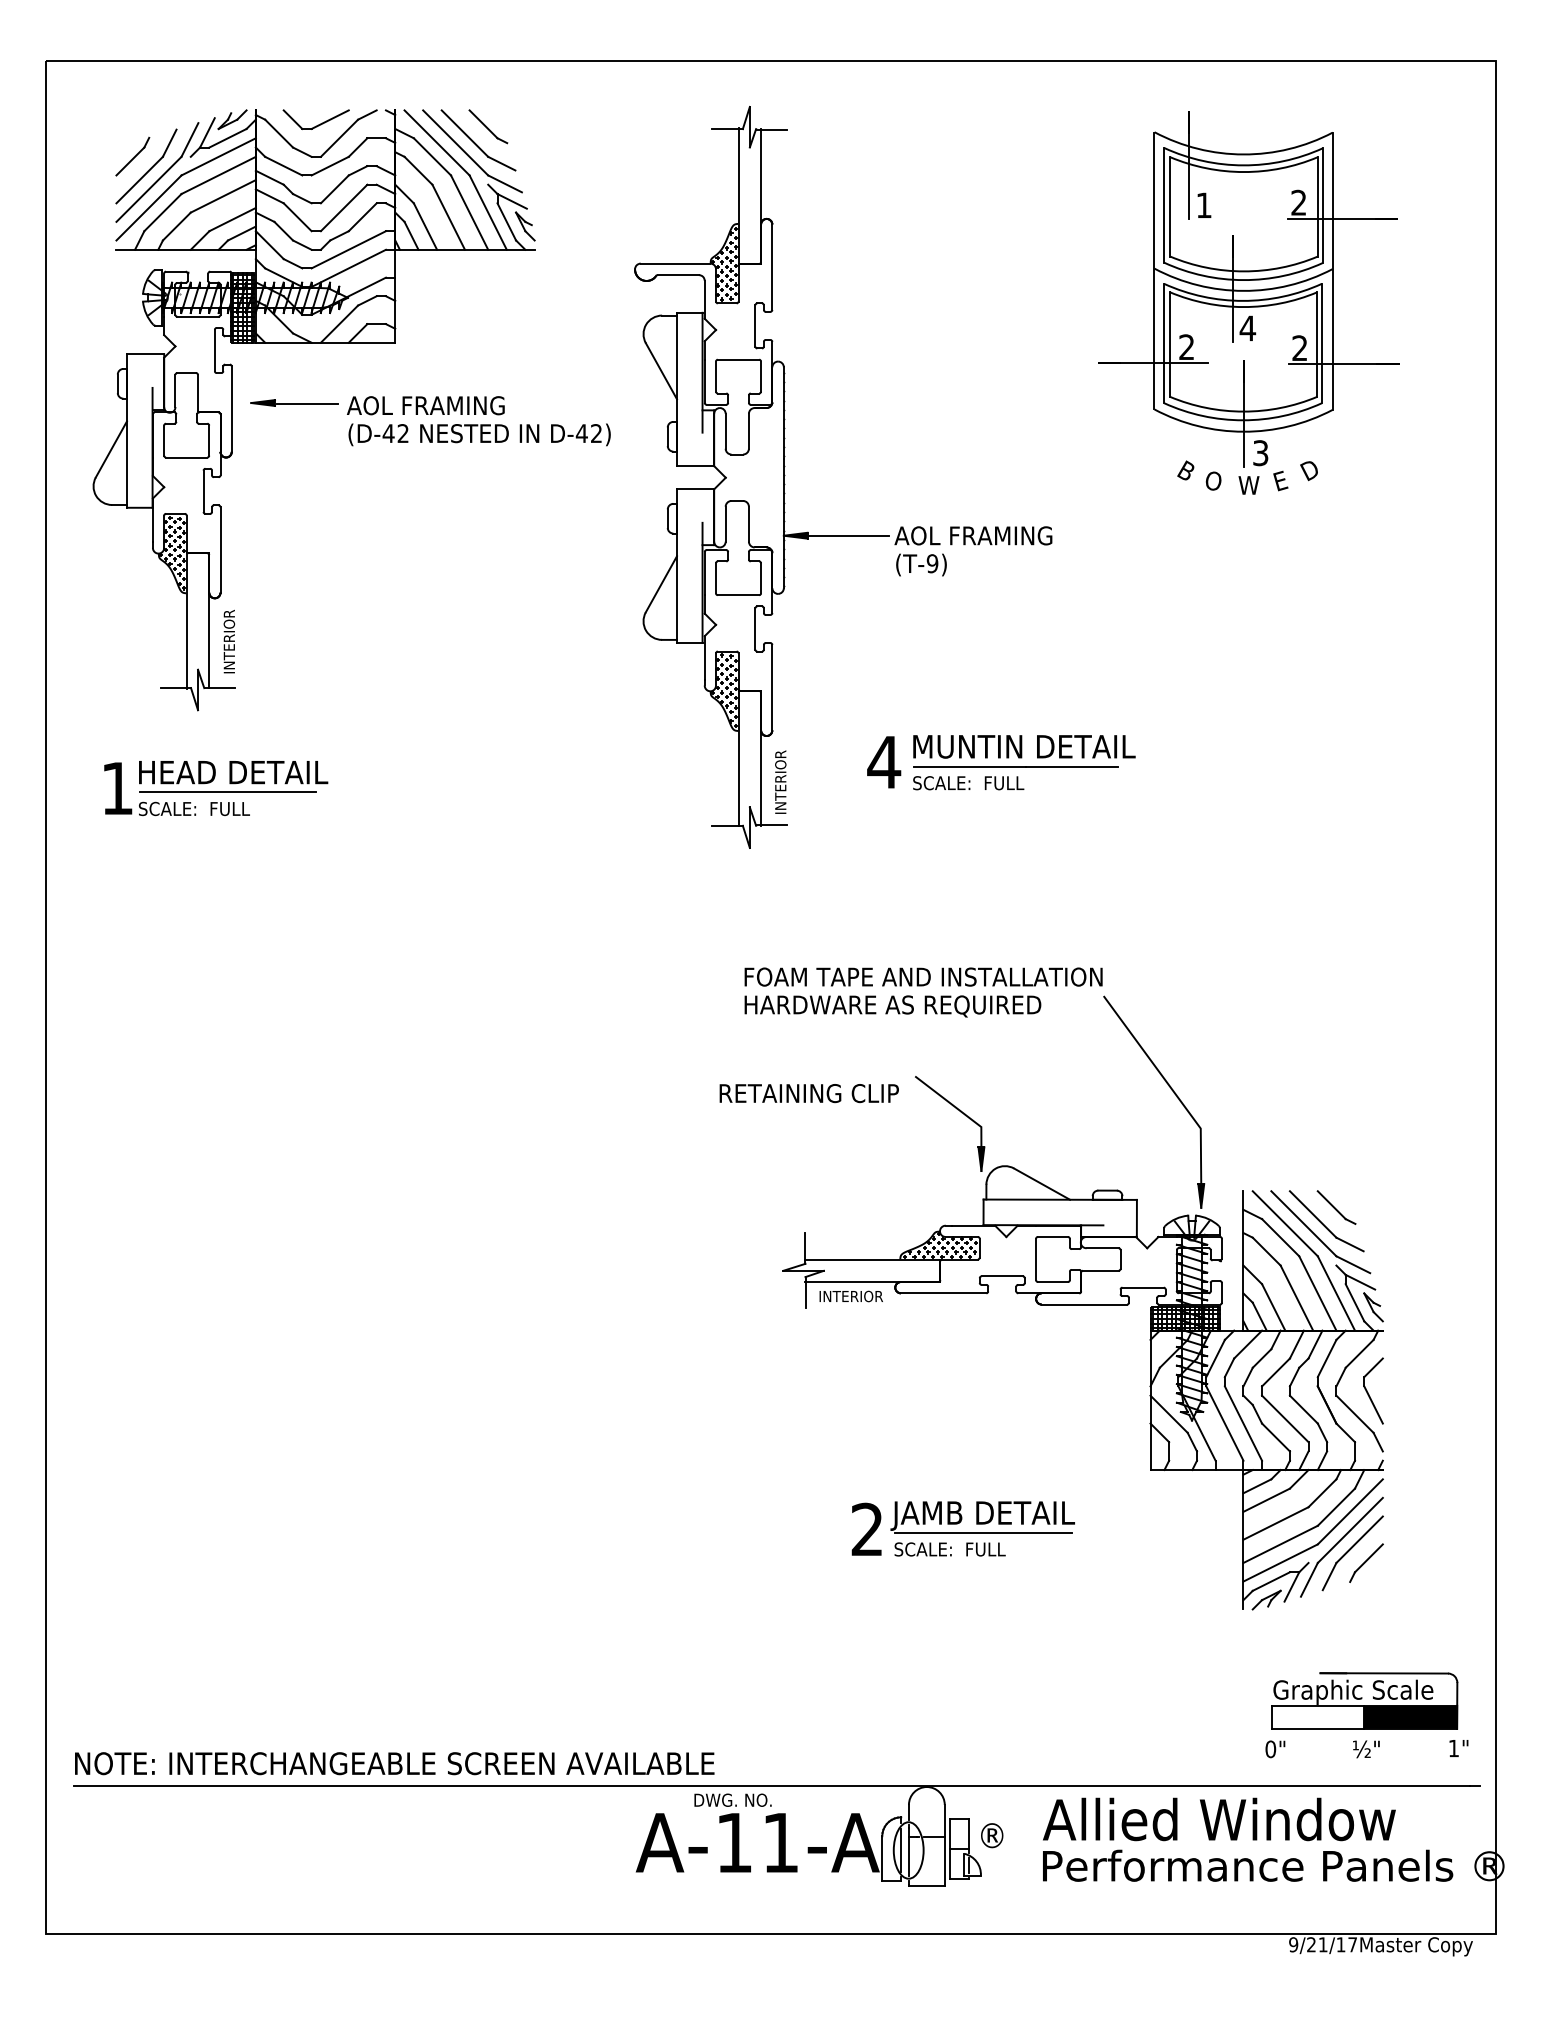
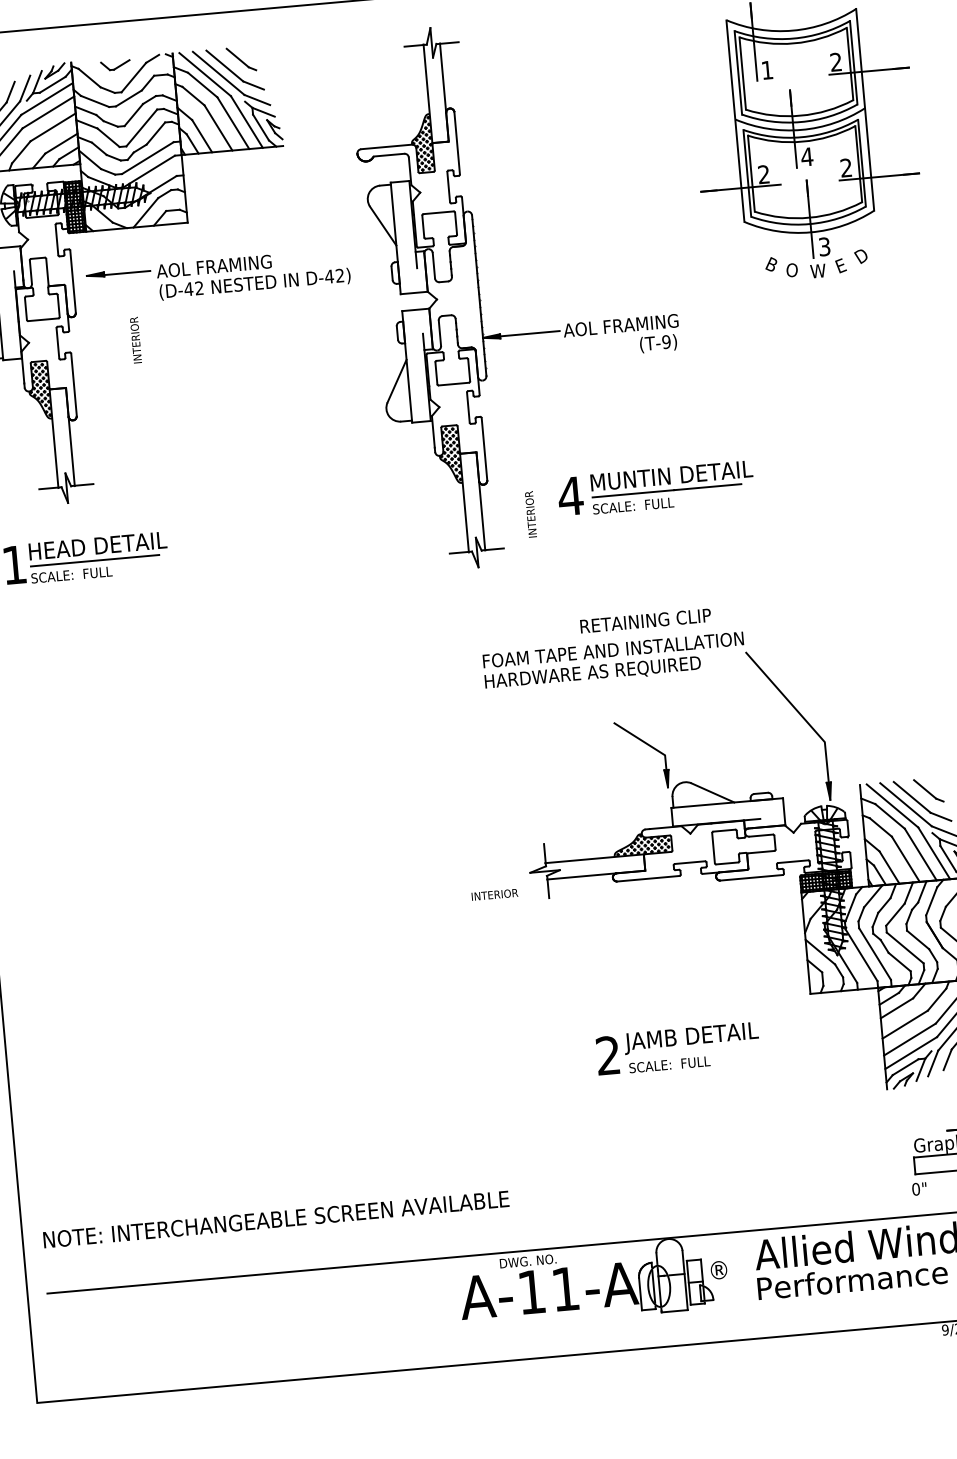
part: (315, 119) -> (115, 65), size x0.6
text: (921, 564) -> (658, 343), moved
text: (229, 641) -> (136, 340), moved
text: (780, 781) -> (530, 513), moved
text: (808, 1093) -> (645, 621), moved
text: (850, 1296) -> (494, 894), moved
line: (983, 1532) -> (692, 1050), removed
text: (394, 1763) -> (276, 1219), moved

